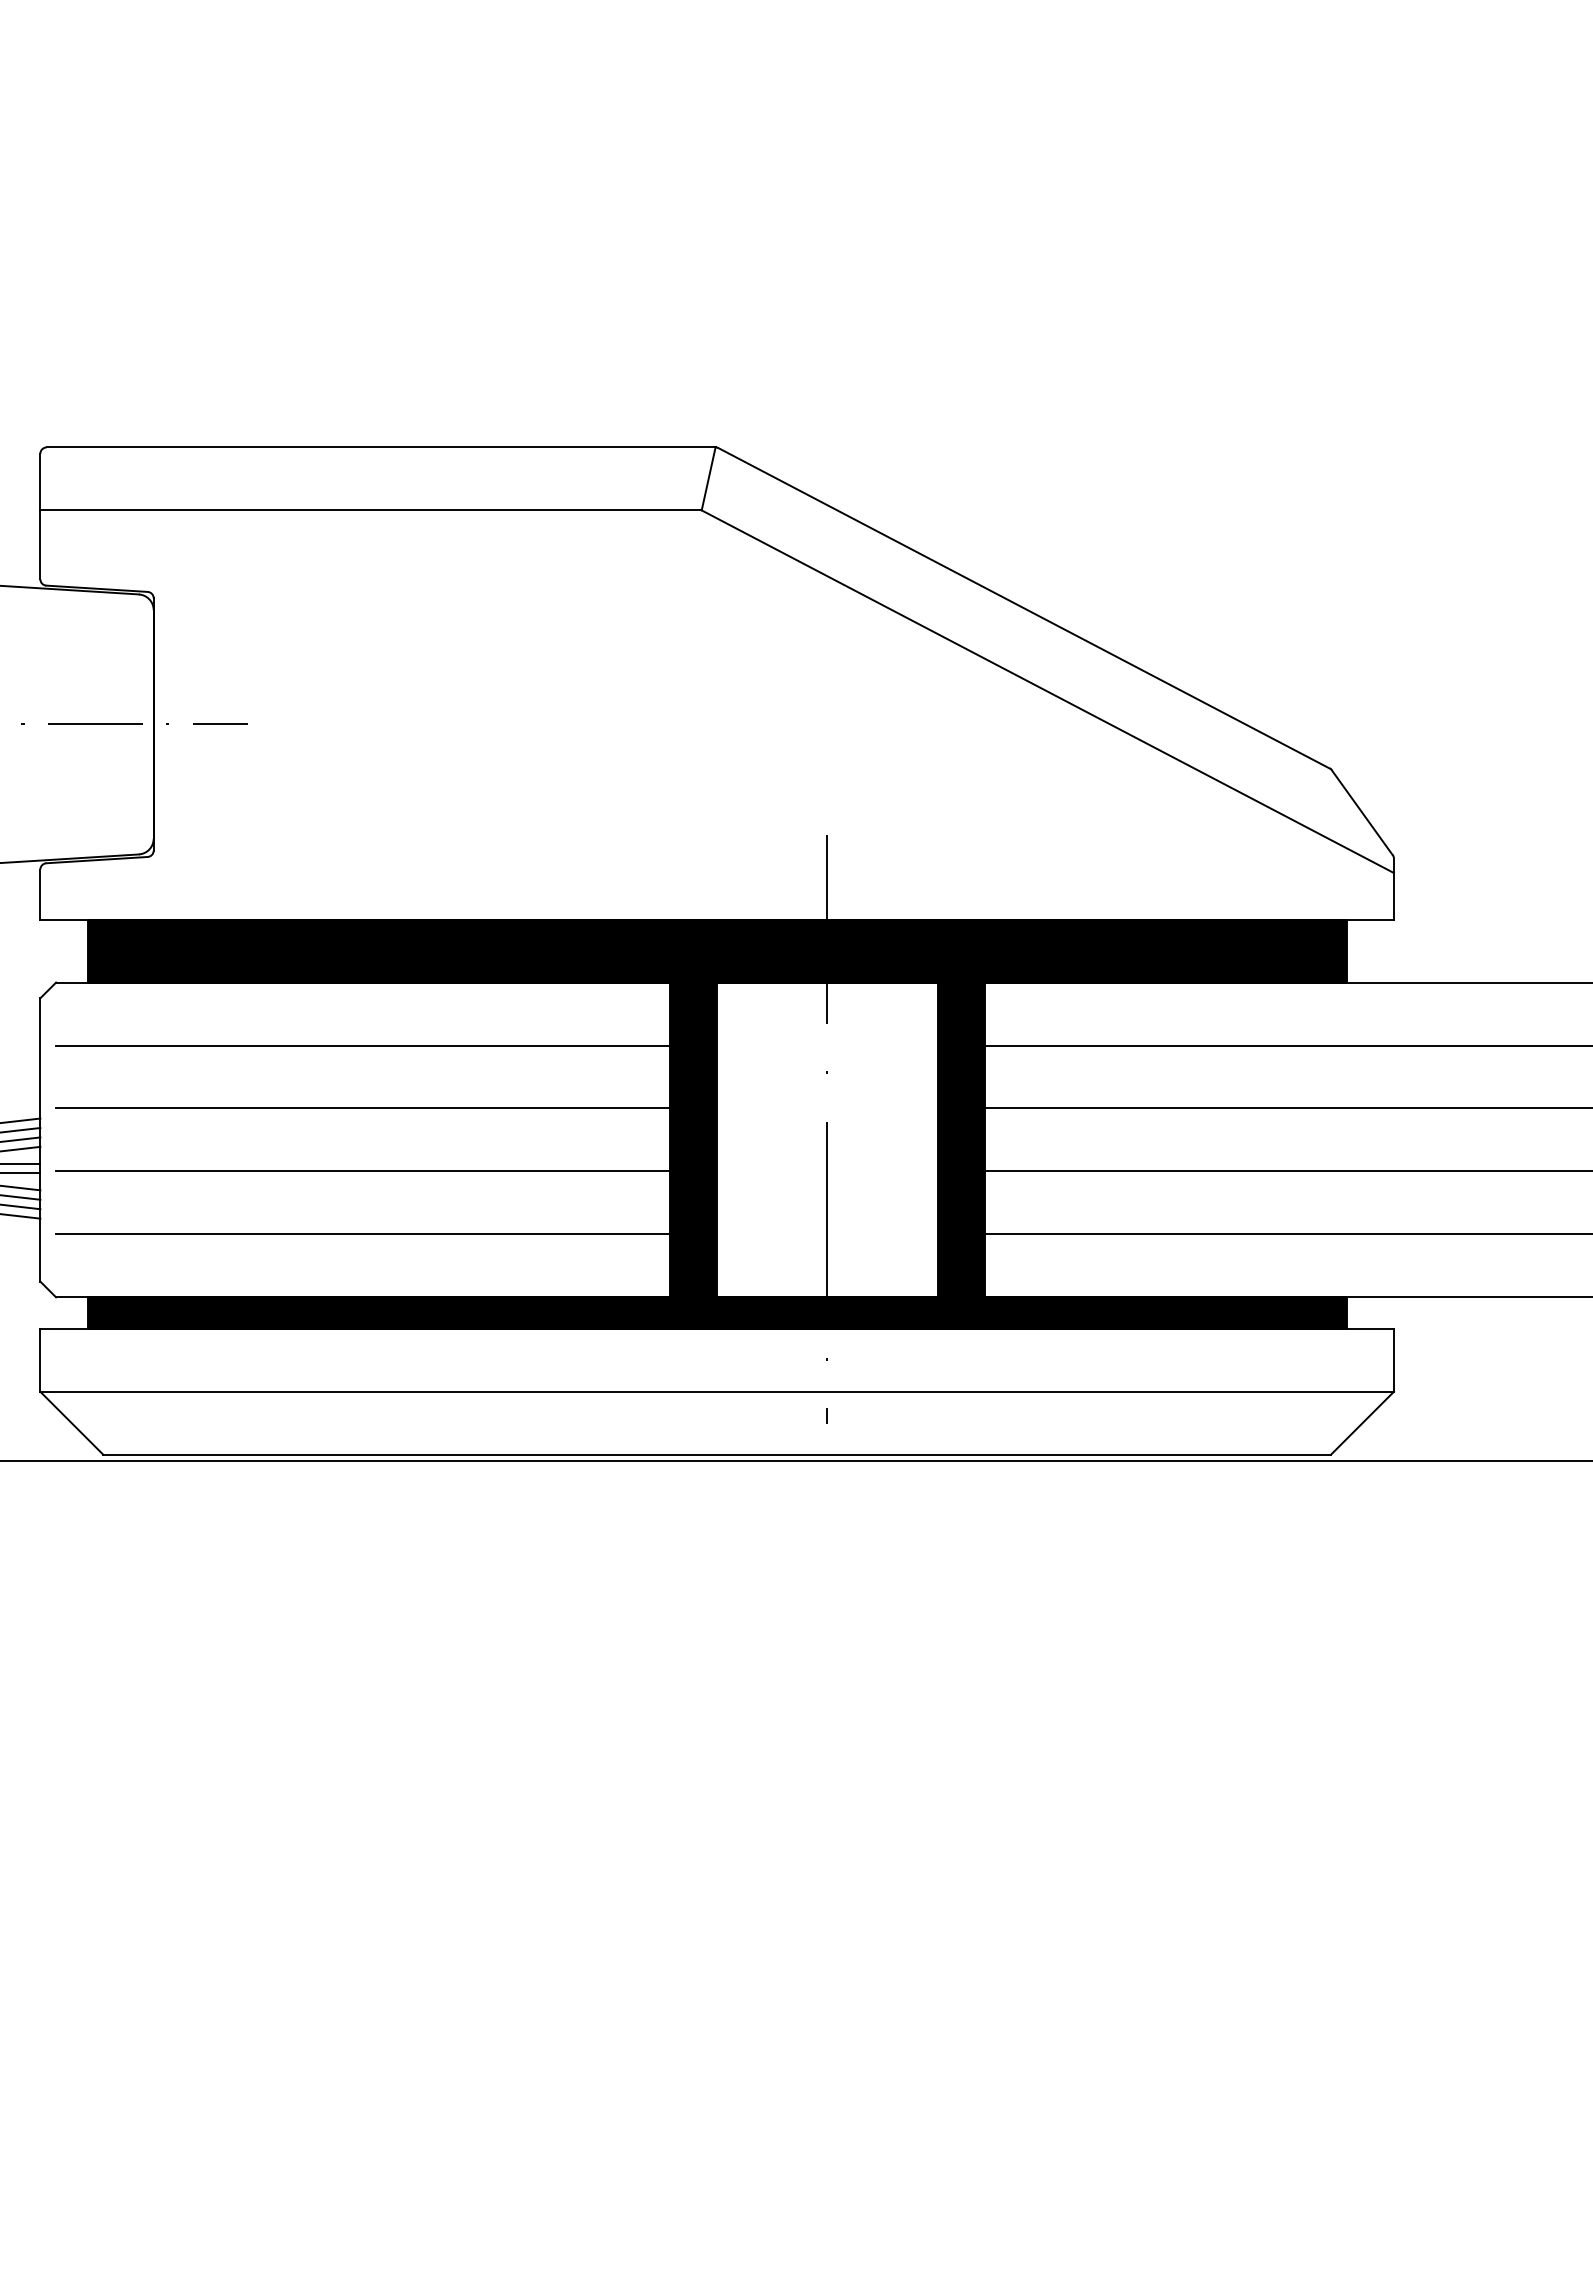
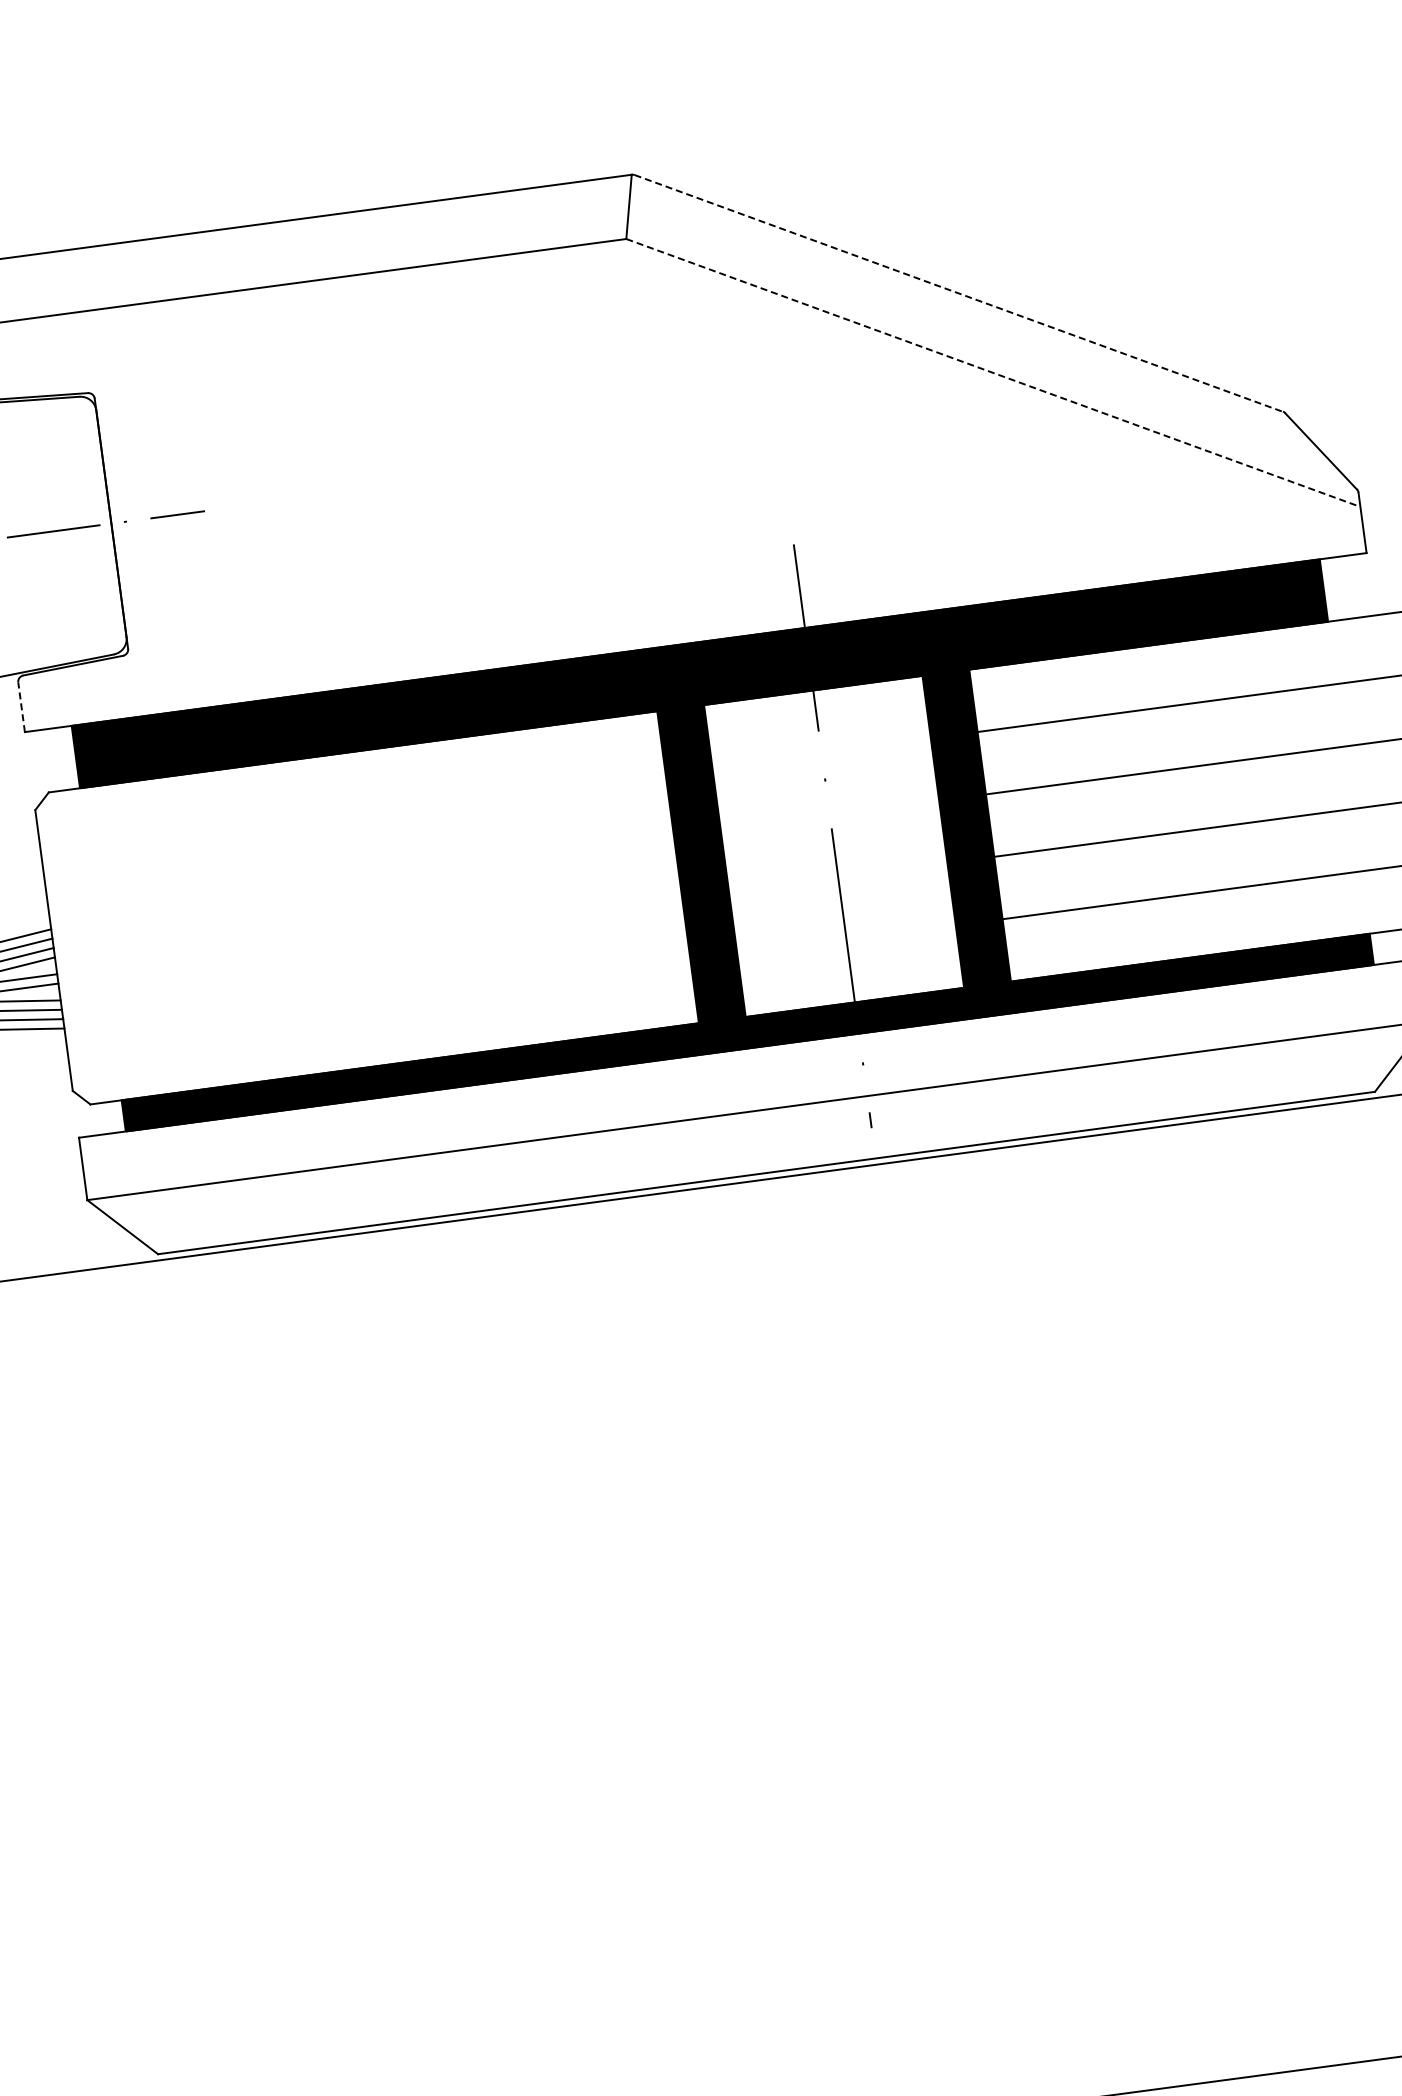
line: (1024, 608) -> (959, 293), solid -> dashed
line: (1047, 691) -> (993, 372), solid -> dashed
line: (40, 894) -> (21, 707), solid -> dashed
line: (362, 1045) -> (360, 814), removed
line: (362, 1108) -> (369, 876), removed
line: (362, 1171) -> (377, 939), removed
line: (362, 1234) -> (385, 1001), removed

